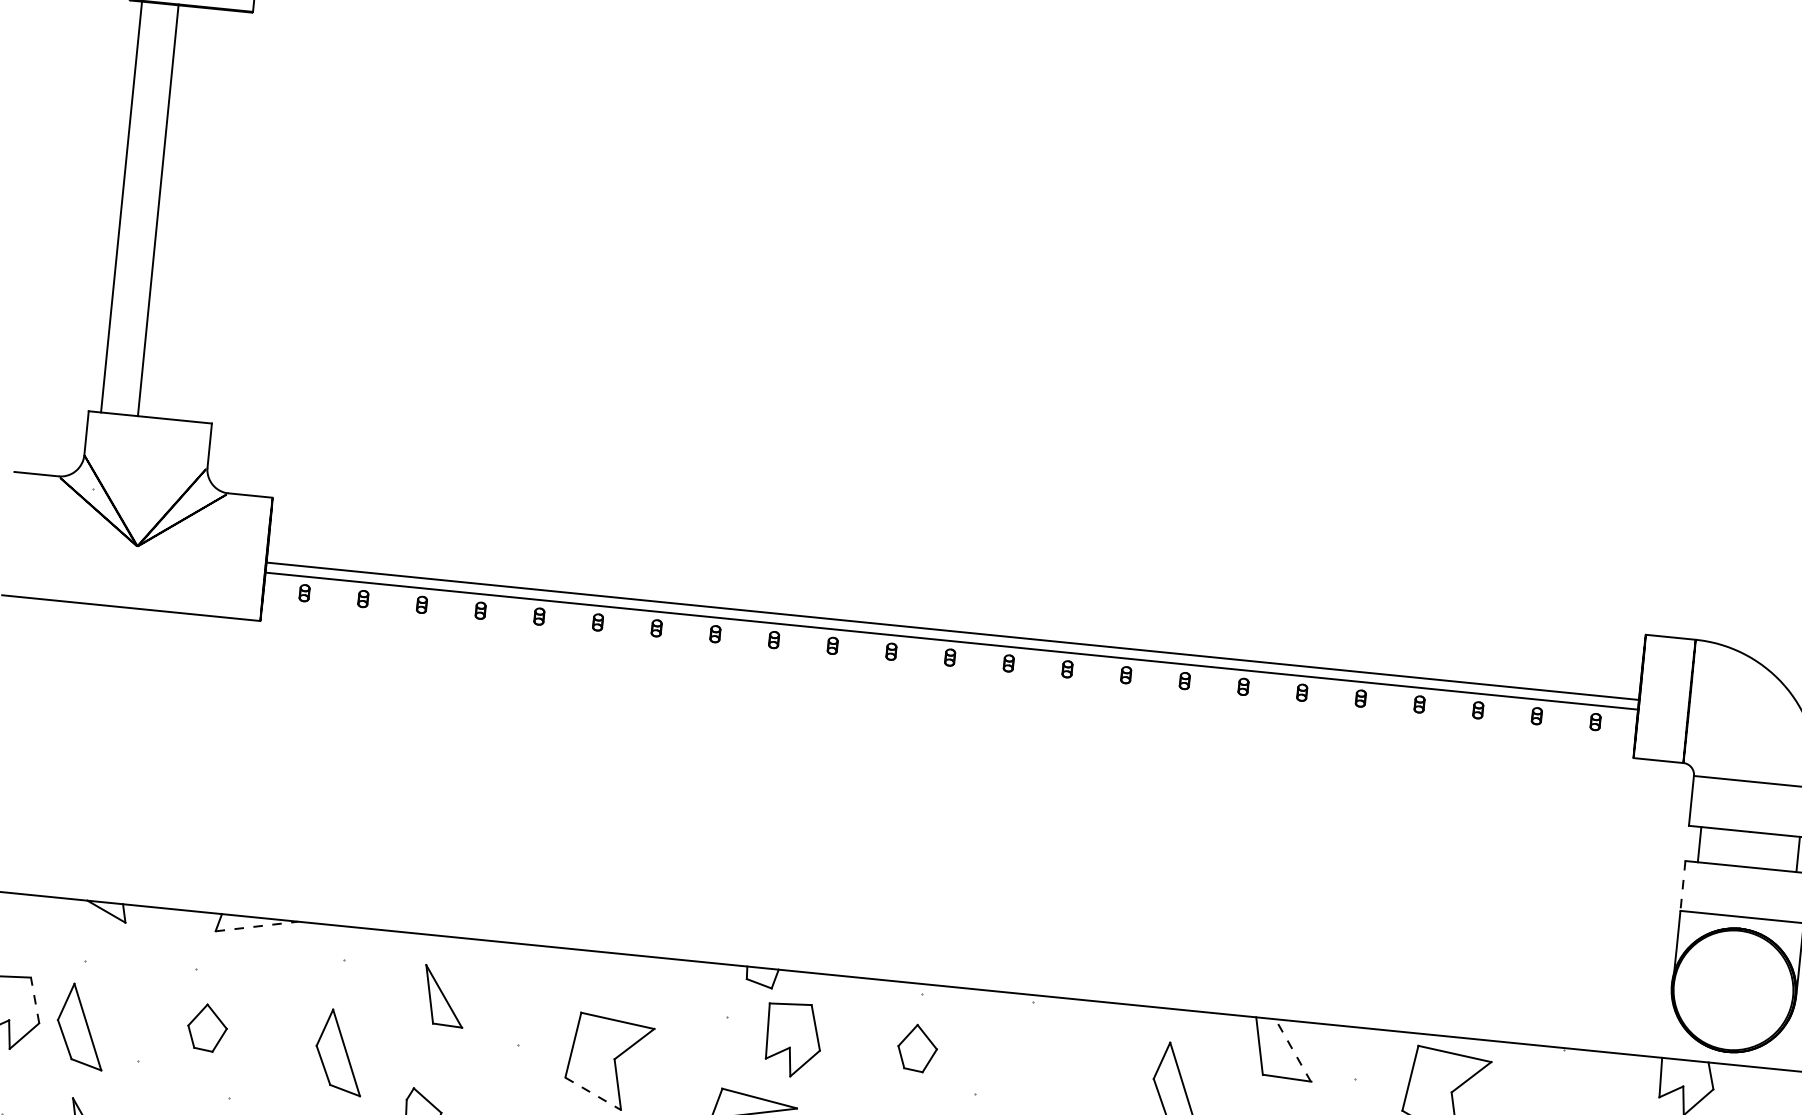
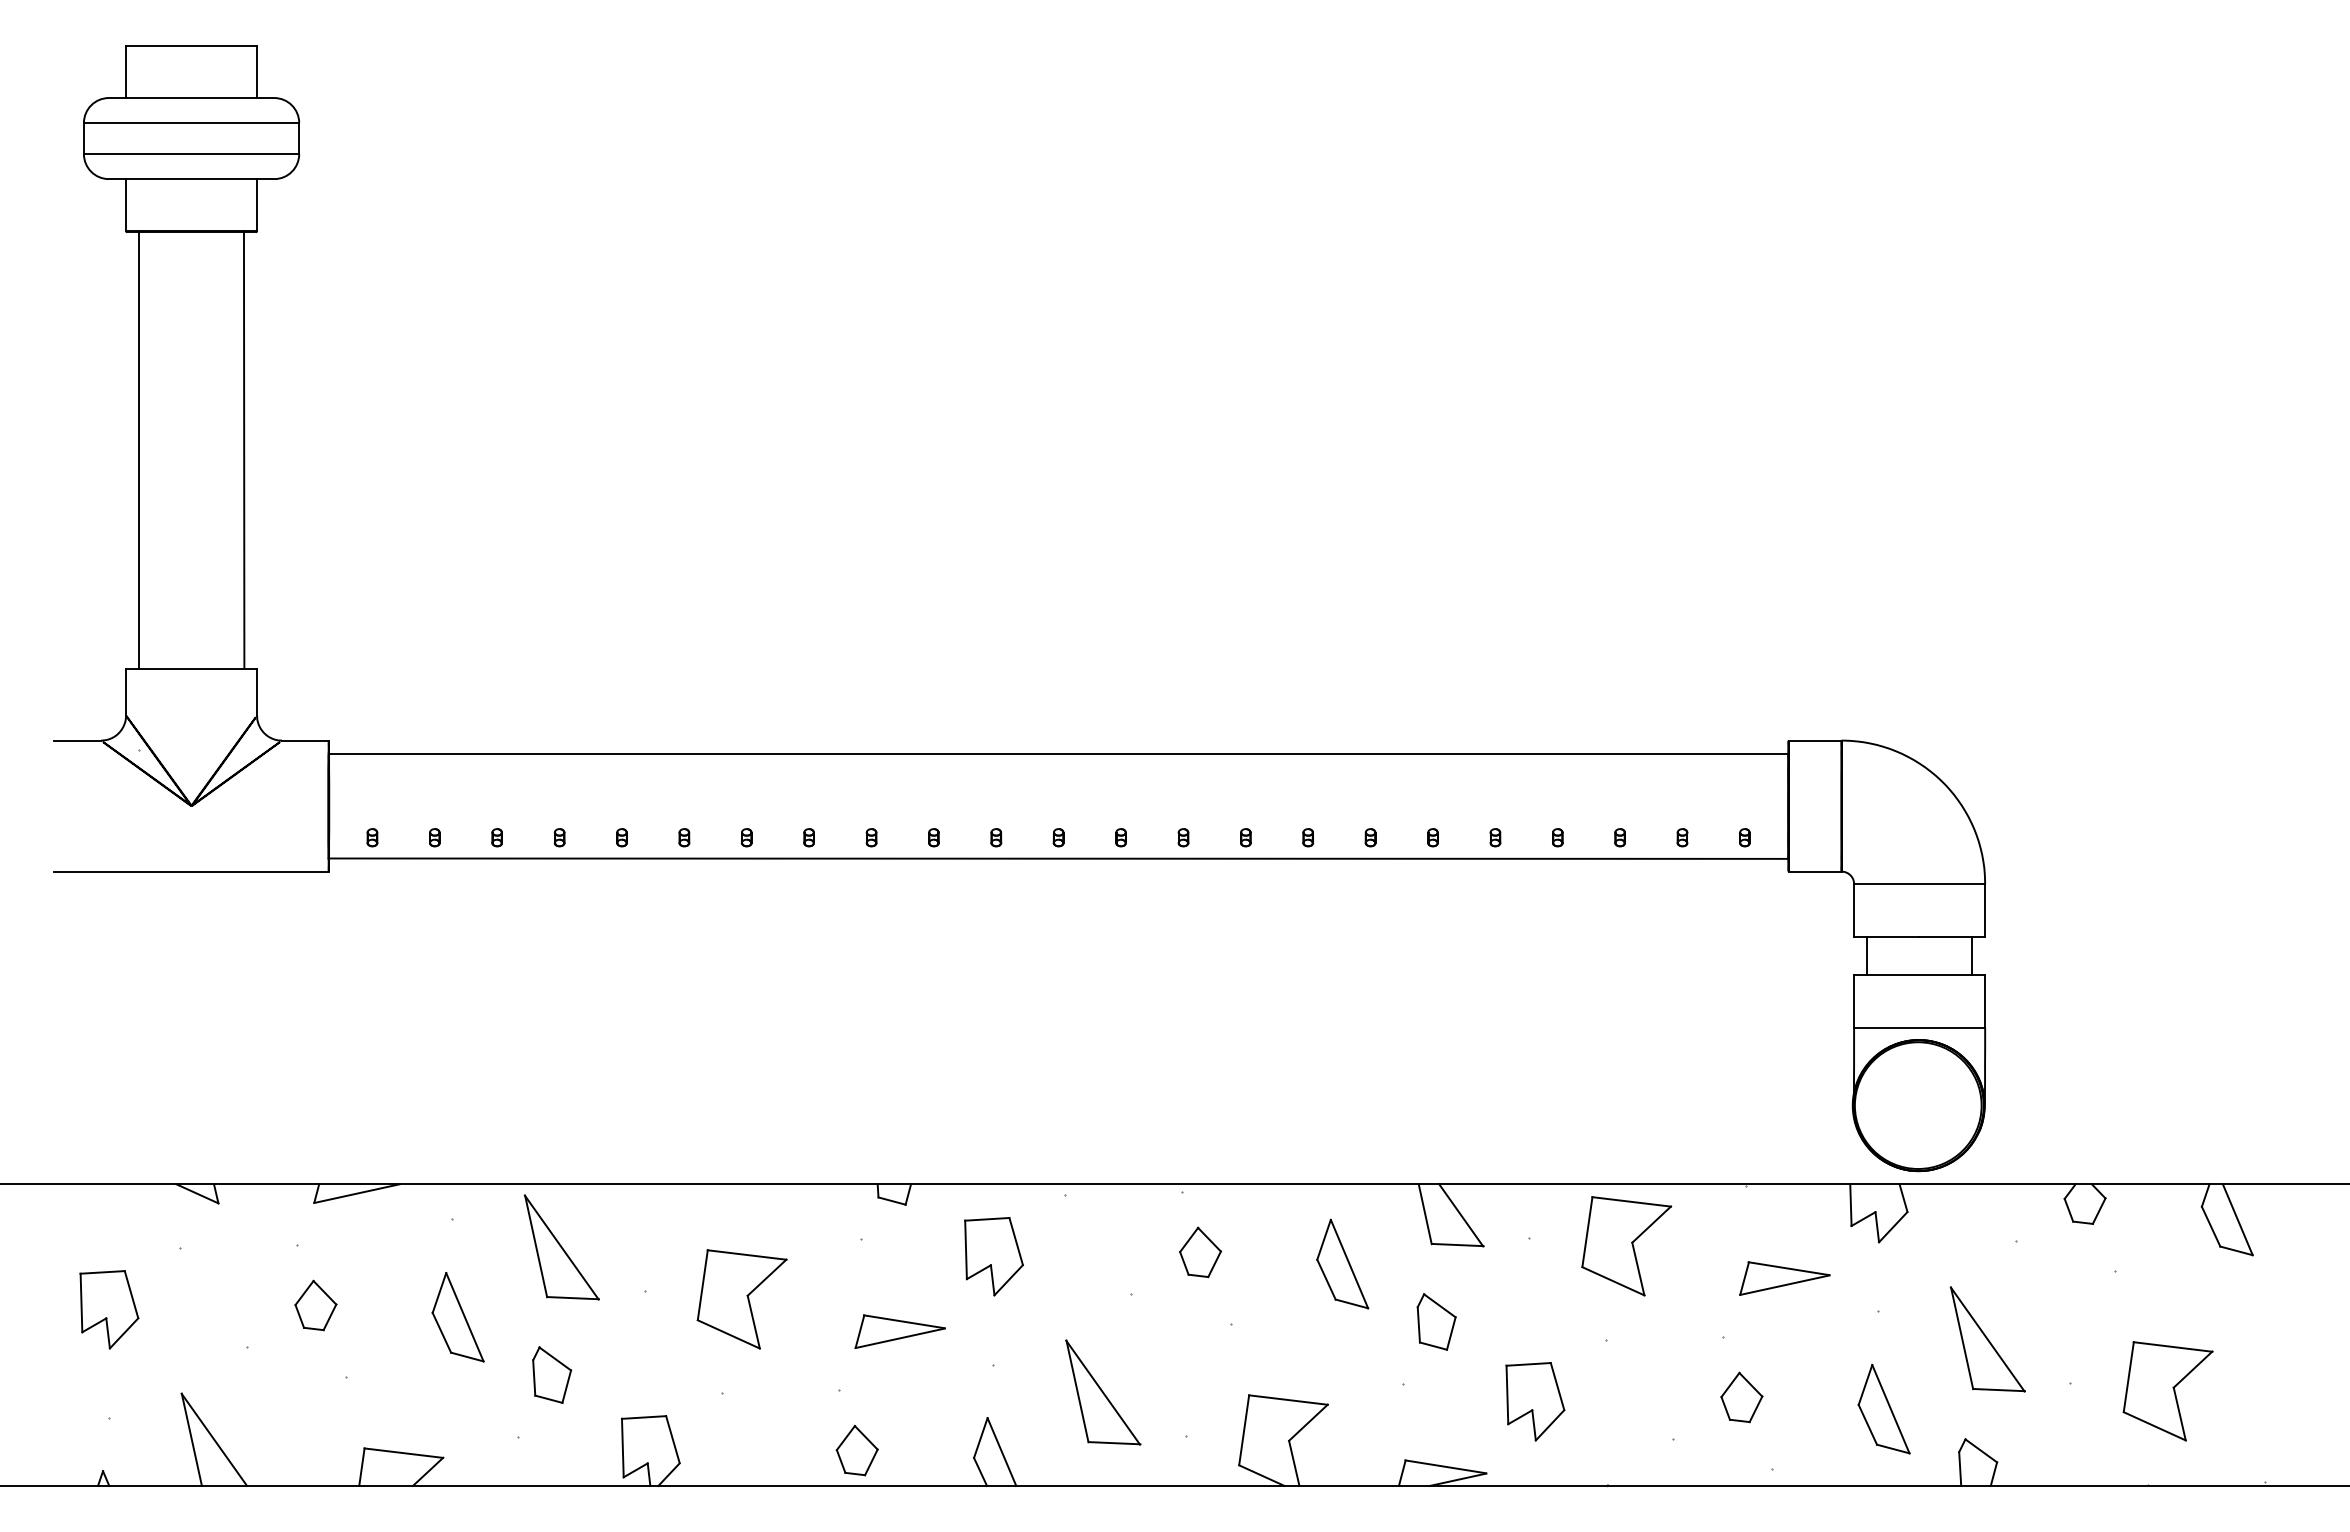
line: (157, 209) -> (243, 449), moved
line: (952, 631) -> (1058, 858), moved
line: (951, 641) -> (1058, 754), moved
line: (1683, 886) -> (1854, 1001), dashed -> solid
line: (257, 926) -> (357, 1193), dashed -> solid
part: (443, 996) -> (561, 1247), size x1.67
line: (35, 1000) -> (131, 1294), dashed -> solid
part: (80, 1026) -> (182, 1317), removed
part: (793, 1039) -> (993, 1256), moved
part: (917, 1048) -> (1200, 1252), moved
line: (1292, 1049) -> (1460, 1214), dashed -> solid
line: (593, 1094) -> (729, 1334), dashed -> solid

